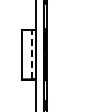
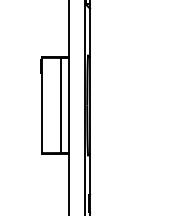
line: (31, 54) -> (60, 105), dashed -> solid

